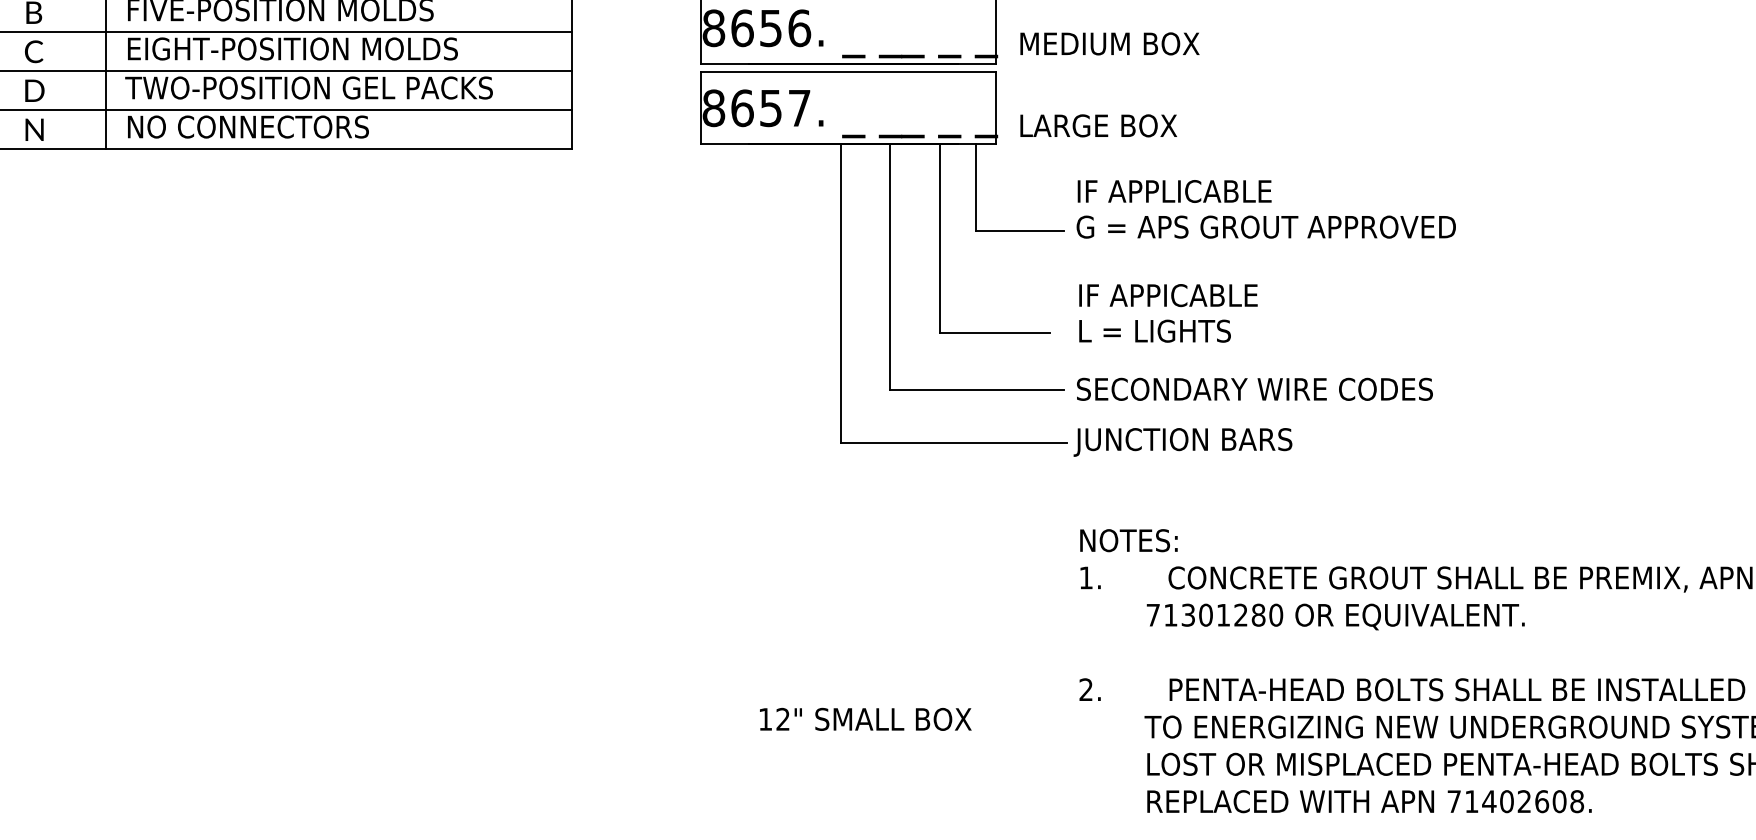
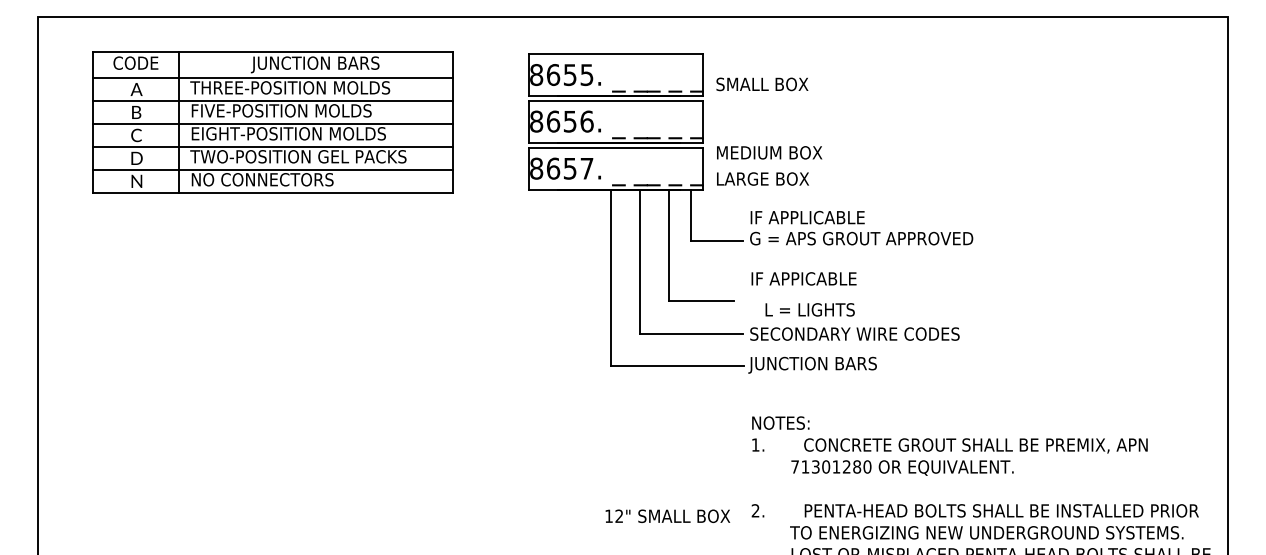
text: (1109, 43) -> (769, 152), moved
text: (1153, 330) -> (809, 309), moved
text: (864, 718) -> (667, 515), moved

